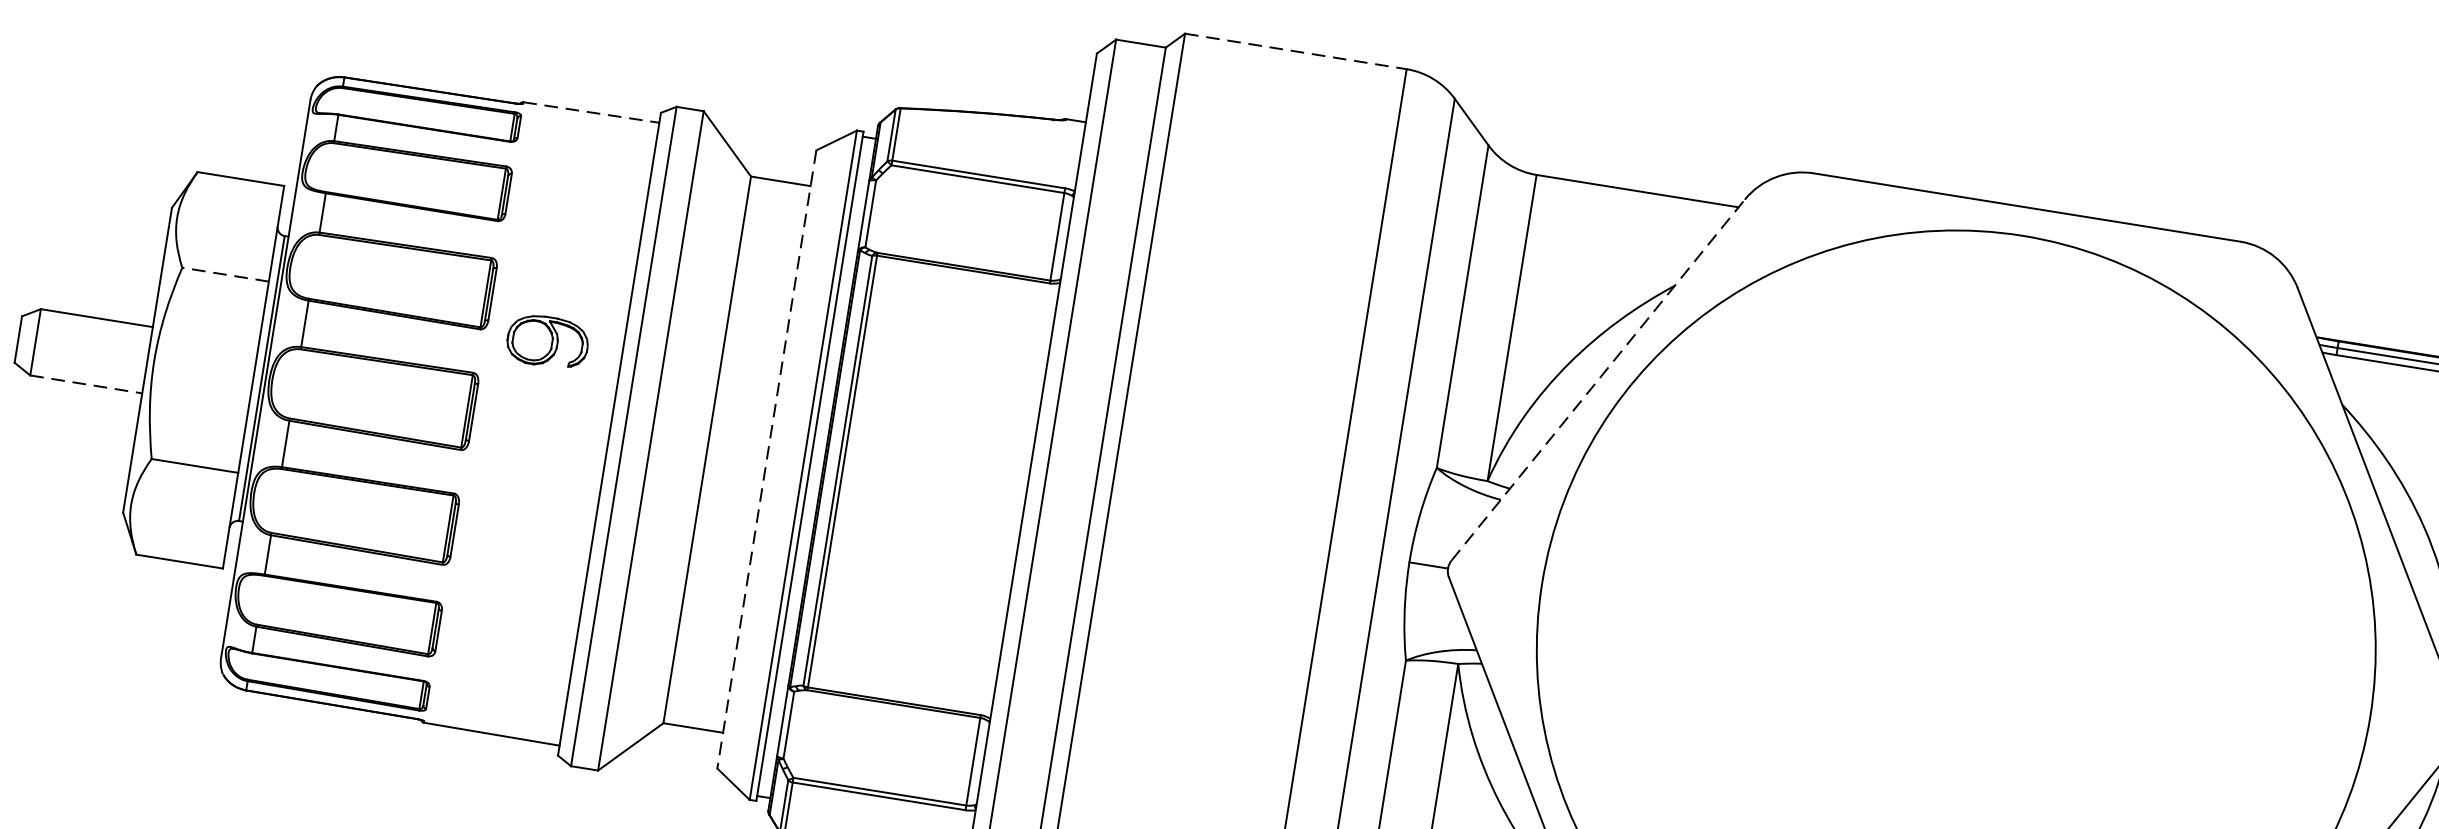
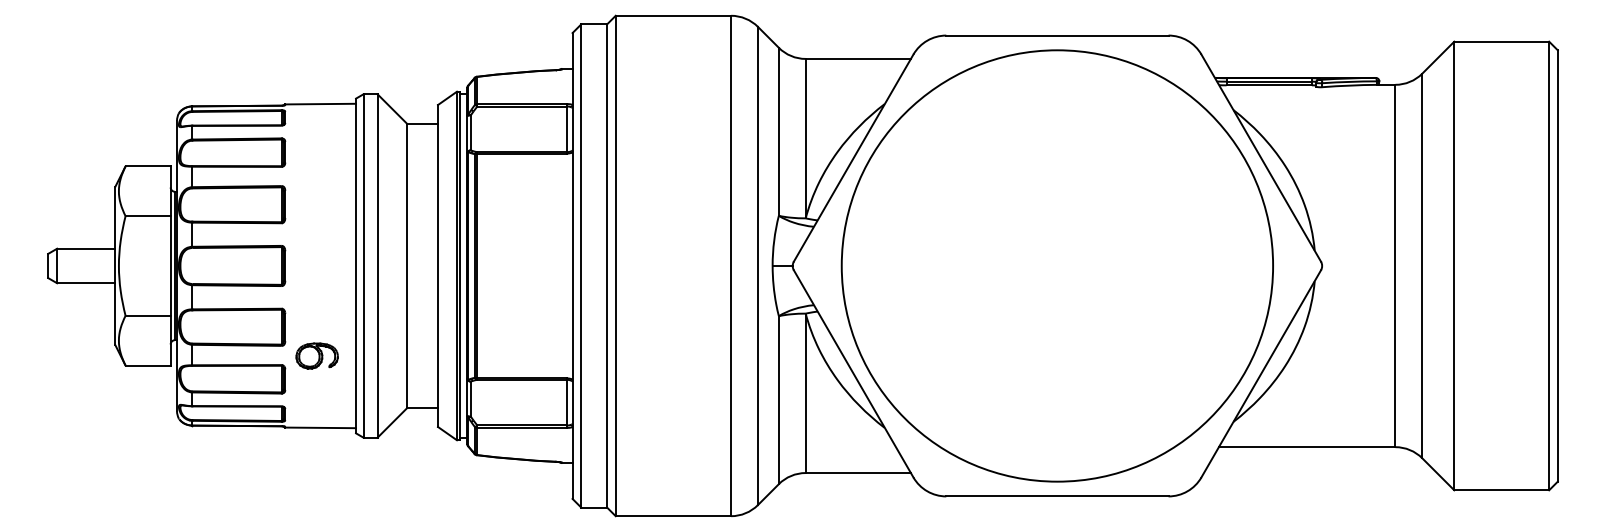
line: (1296, 50) -> (673, 15), dashed -> solid
line: (592, 113) -> (321, 104), dashed -> solid
line: (226, 275) -> (148, 216), dashed -> solid
part: (546, 340) -> (316, 355), moved
line: (1597, 380) -> (853, 158), dashed -> solid
line: (86, 384) -> (86, 283), dashed -> solid
line: (767, 460) -> (438, 266), dashed -> solid

